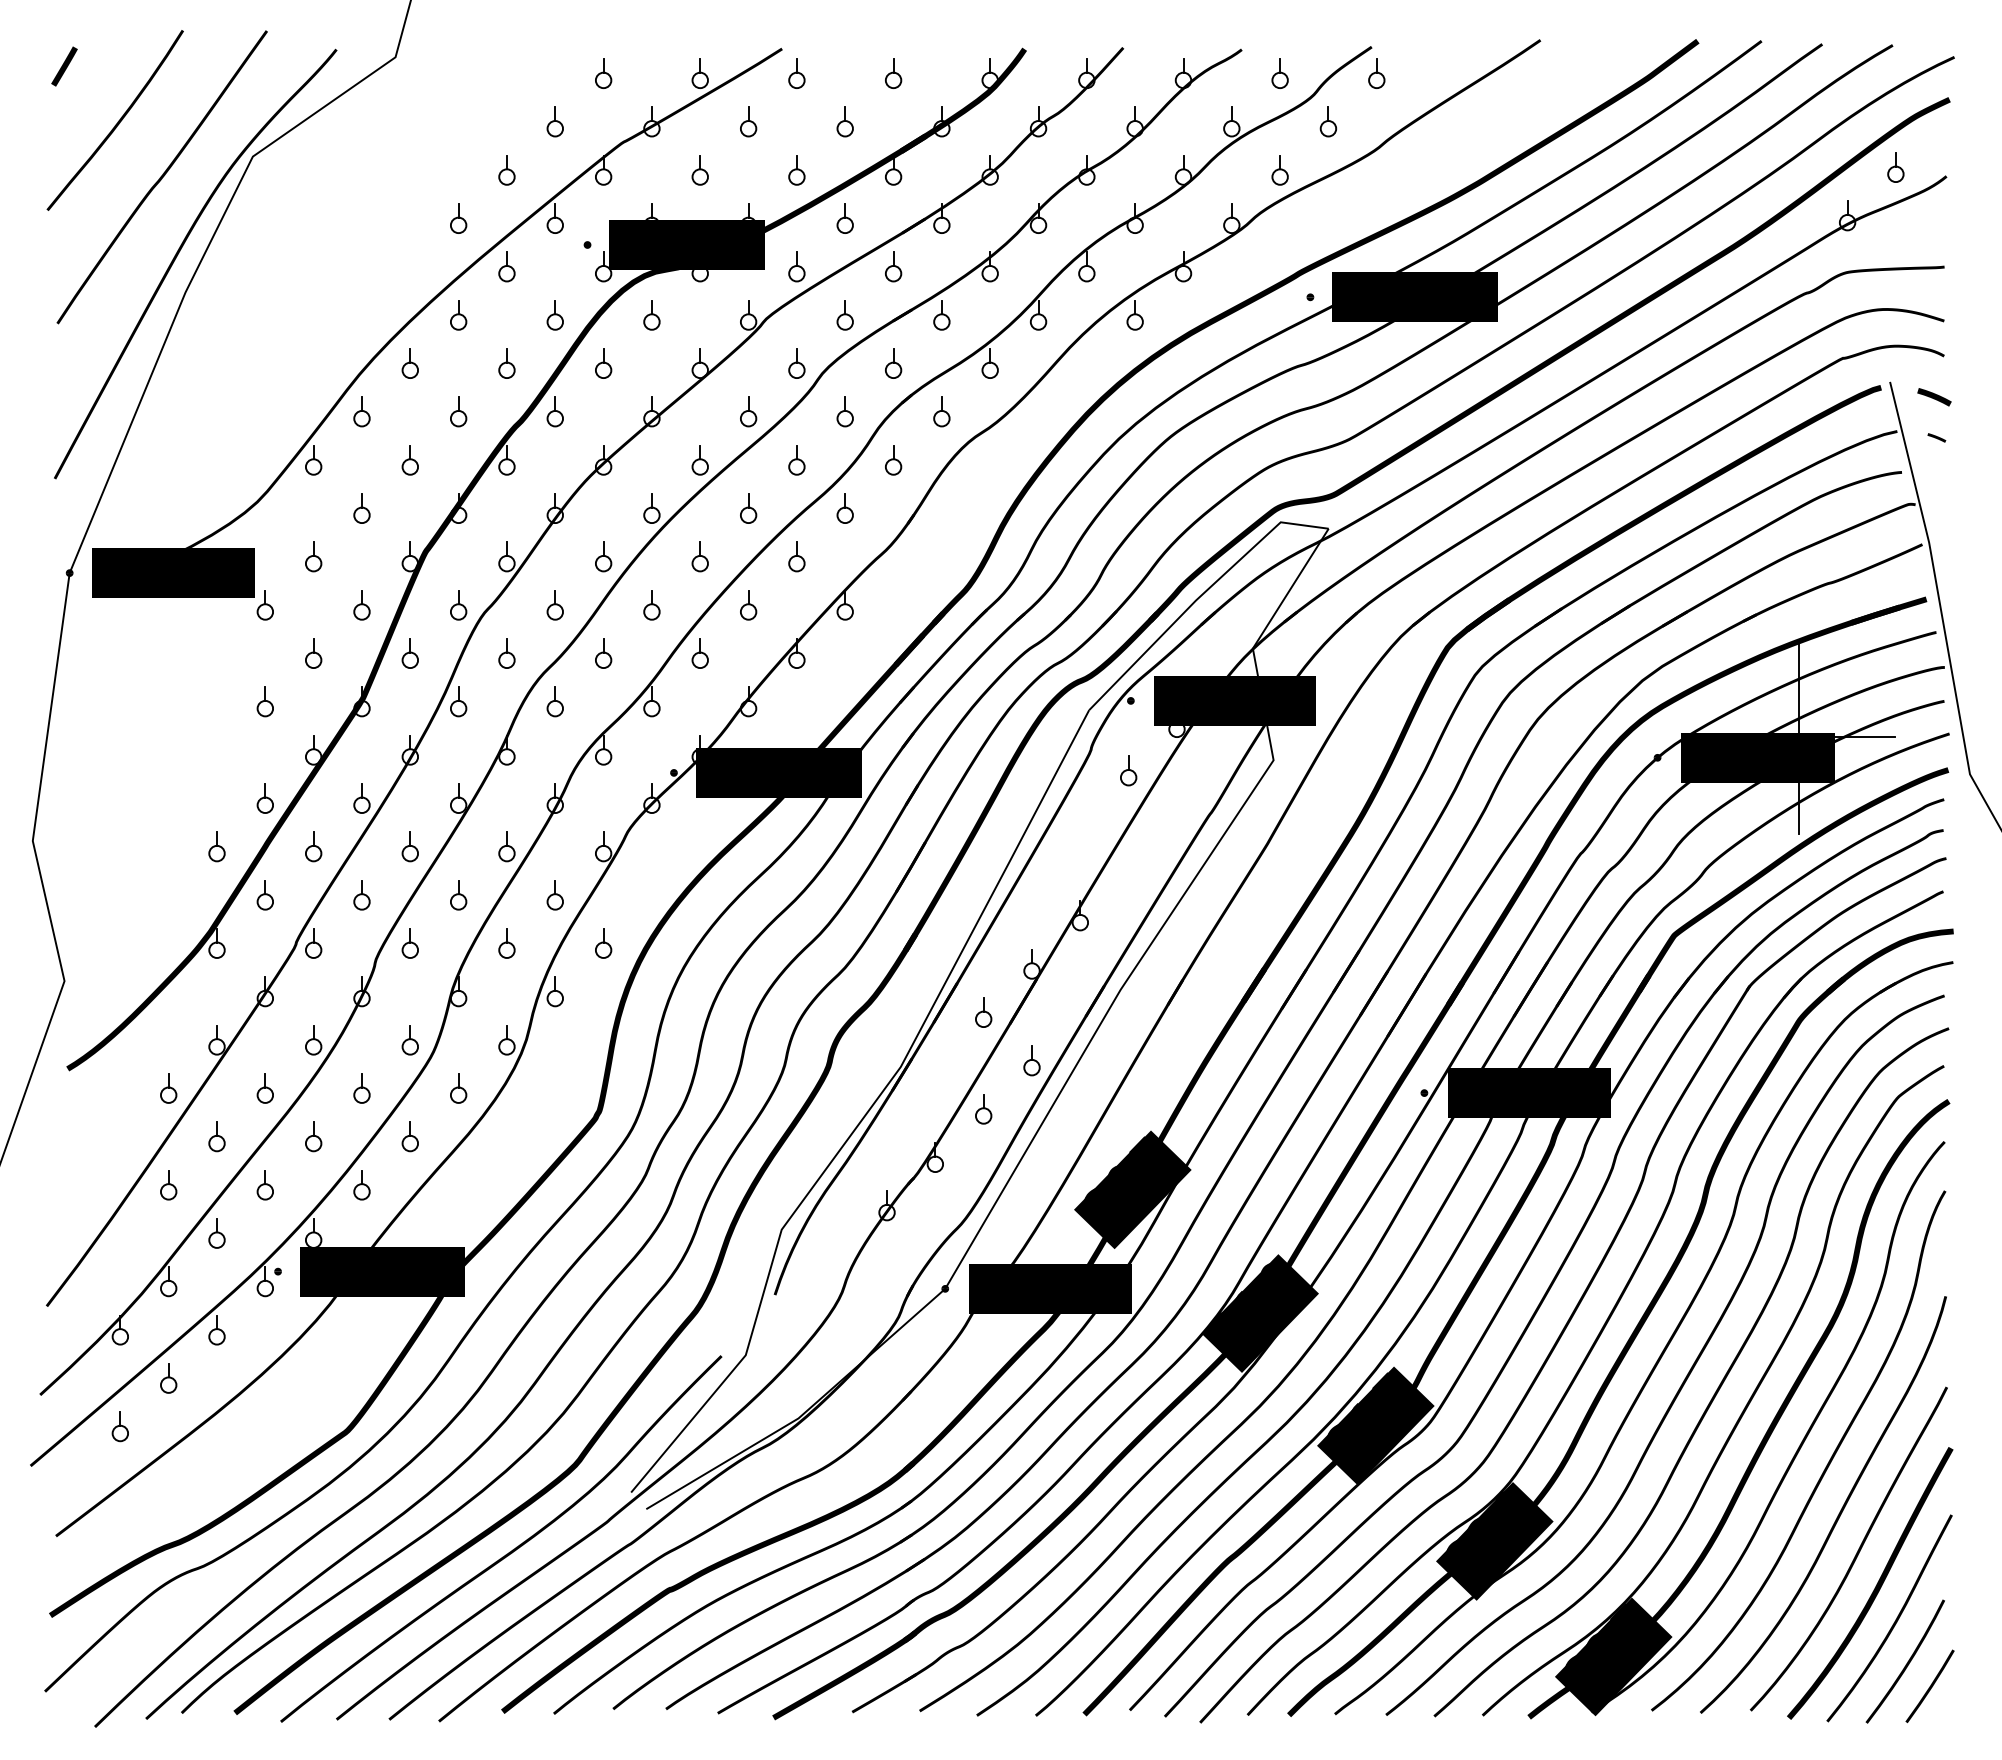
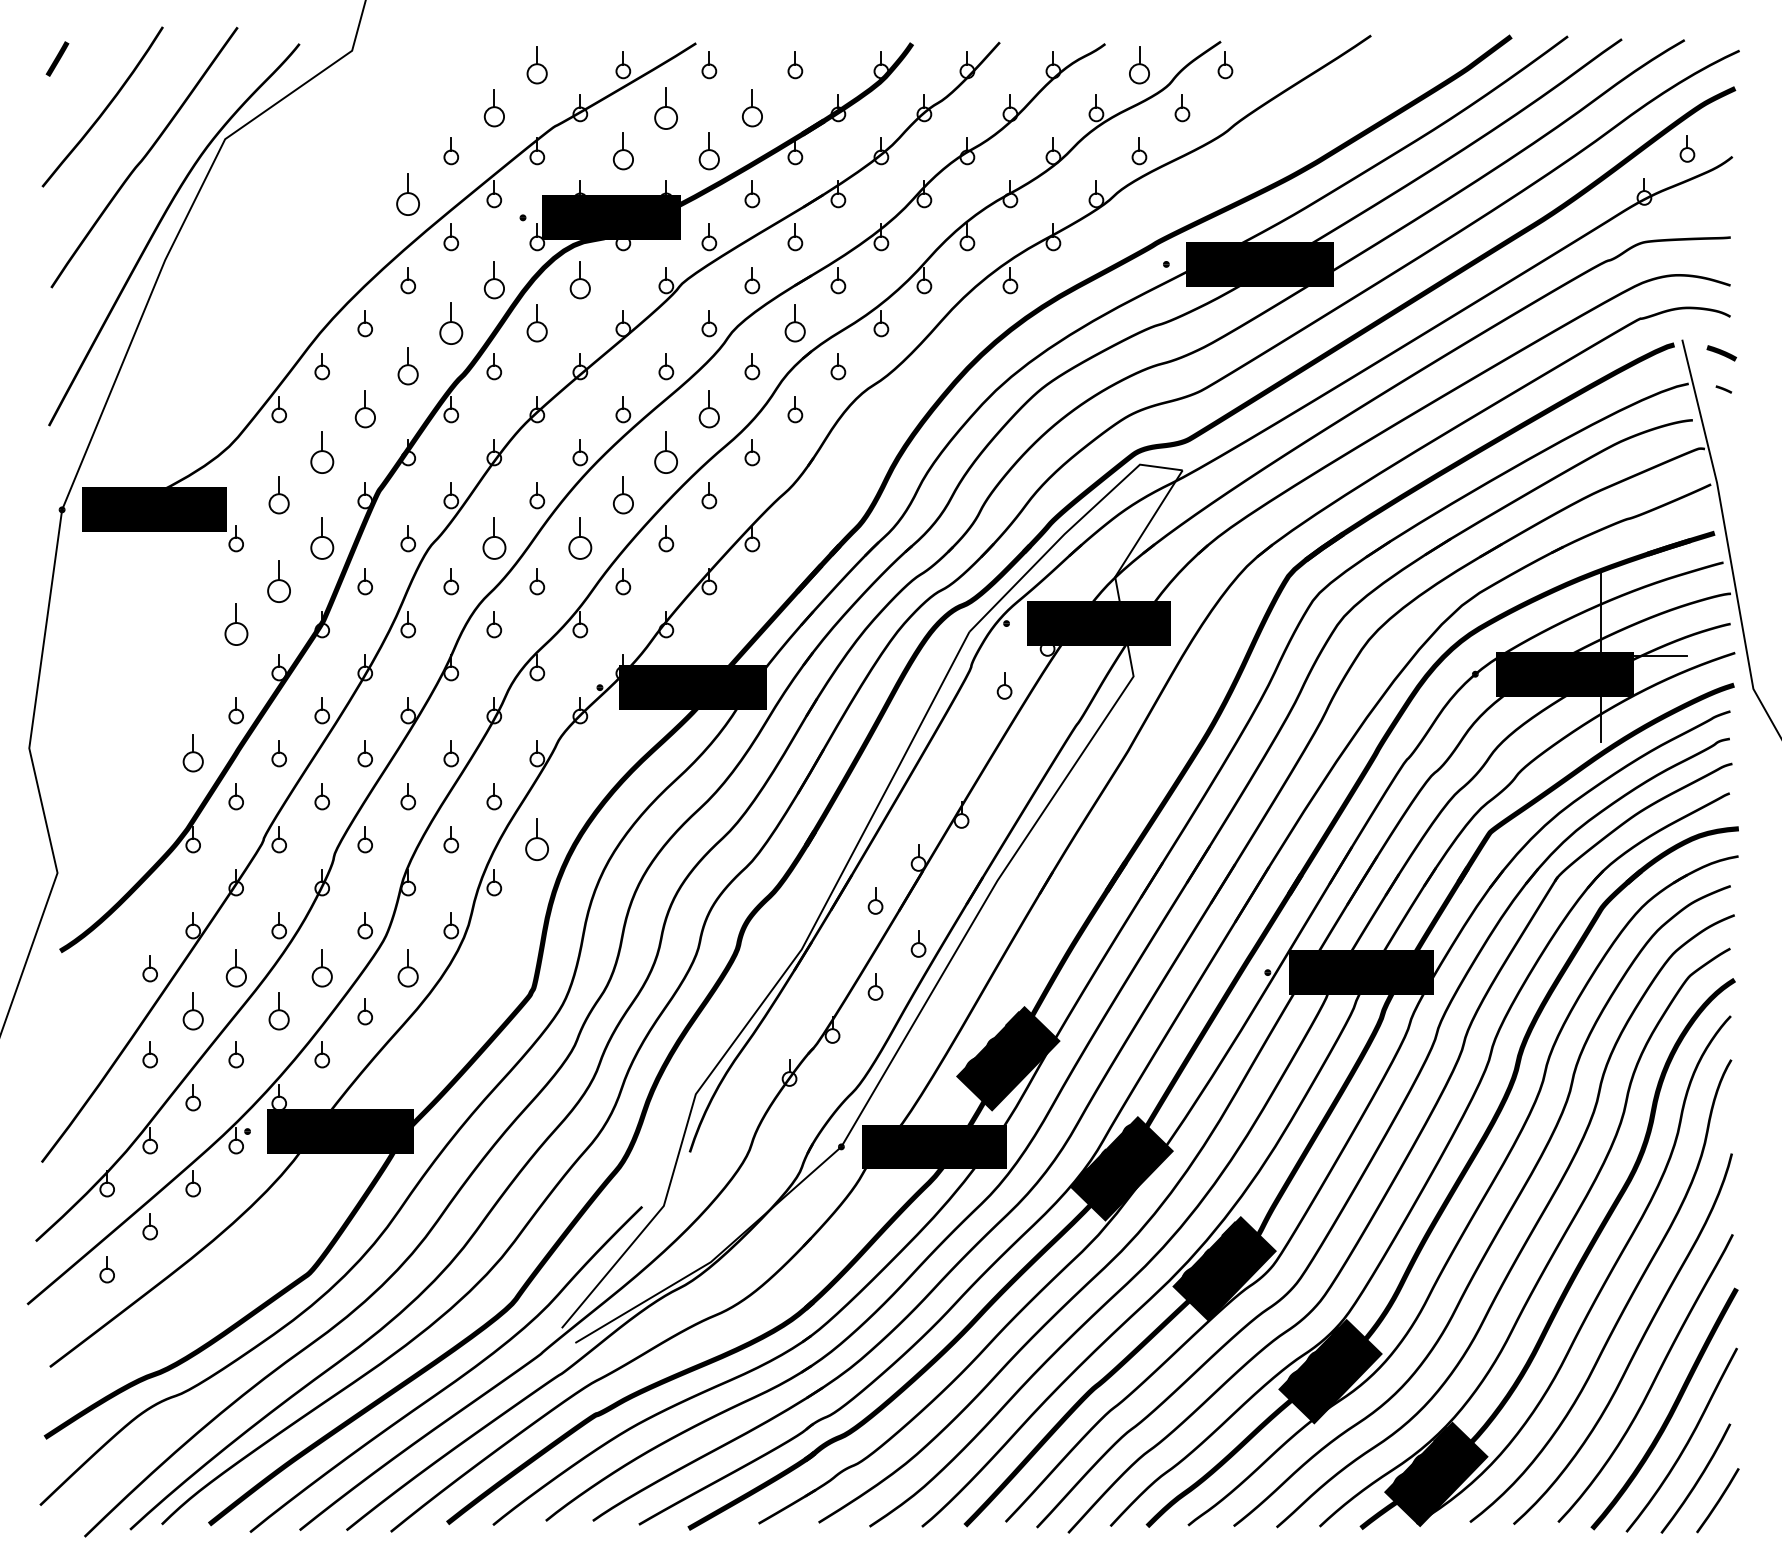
part: (603, 73) -> (537, 65), size x1.4
part: (1279, 73) -> (1138, 65), size x1.4
part: (554, 121) -> (493, 107), size x1.4
part: (748, 121) -> (666, 107), size x1.6
part: (844, 121) -> (751, 107), size x1.4
part: (699, 170) -> (622, 151), size x1.4
part: (796, 170) -> (708, 151), size x1.4
part: (458, 218) -> (408, 194), size x1.6
part: (554, 315) -> (493, 280), size x1.4
part: (651, 315) -> (579, 280), size x1.4
part: (506, 363) -> (450, 323), size x1.6
part: (603, 363) -> (537, 323), size x1.4
part: (893, 363) -> (795, 323), size x1.4
part: (458, 411) -> (408, 366), size x1.4
part: (409, 460) -> (364, 409), size x1.4
part: (796, 460) -> (708, 409), size x1.4
part: (361, 508) -> (321, 452), size x1.6
part: (748, 508) -> (666, 452), size x1.6
part: (313, 556) -> (279, 495), size x1.4
part: (699, 556) -> (622, 495), size x1.4
part: (361, 605) -> (321, 538), size x1.6
part: (554, 605) -> (493, 538), size x1.6
part: (651, 605) -> (579, 538), size x1.6
part: (313, 653) -> (279, 581), size x1.6
part: (264, 701) -> (235, 624), size x1.6
part: (216, 846) -> (192, 753), size x1.4
part: (603, 943) -> (537, 839), size x1.6
part: (264, 1088) -> (235, 968), size x1.4
part: (361, 1088) -> (321, 968), size x1.4
part: (458, 1088) -> (408, 968), size x1.4
part: (216, 1136) -> (192, 1011), size x1.4
part: (313, 1136) -> (279, 1011), size x1.4

